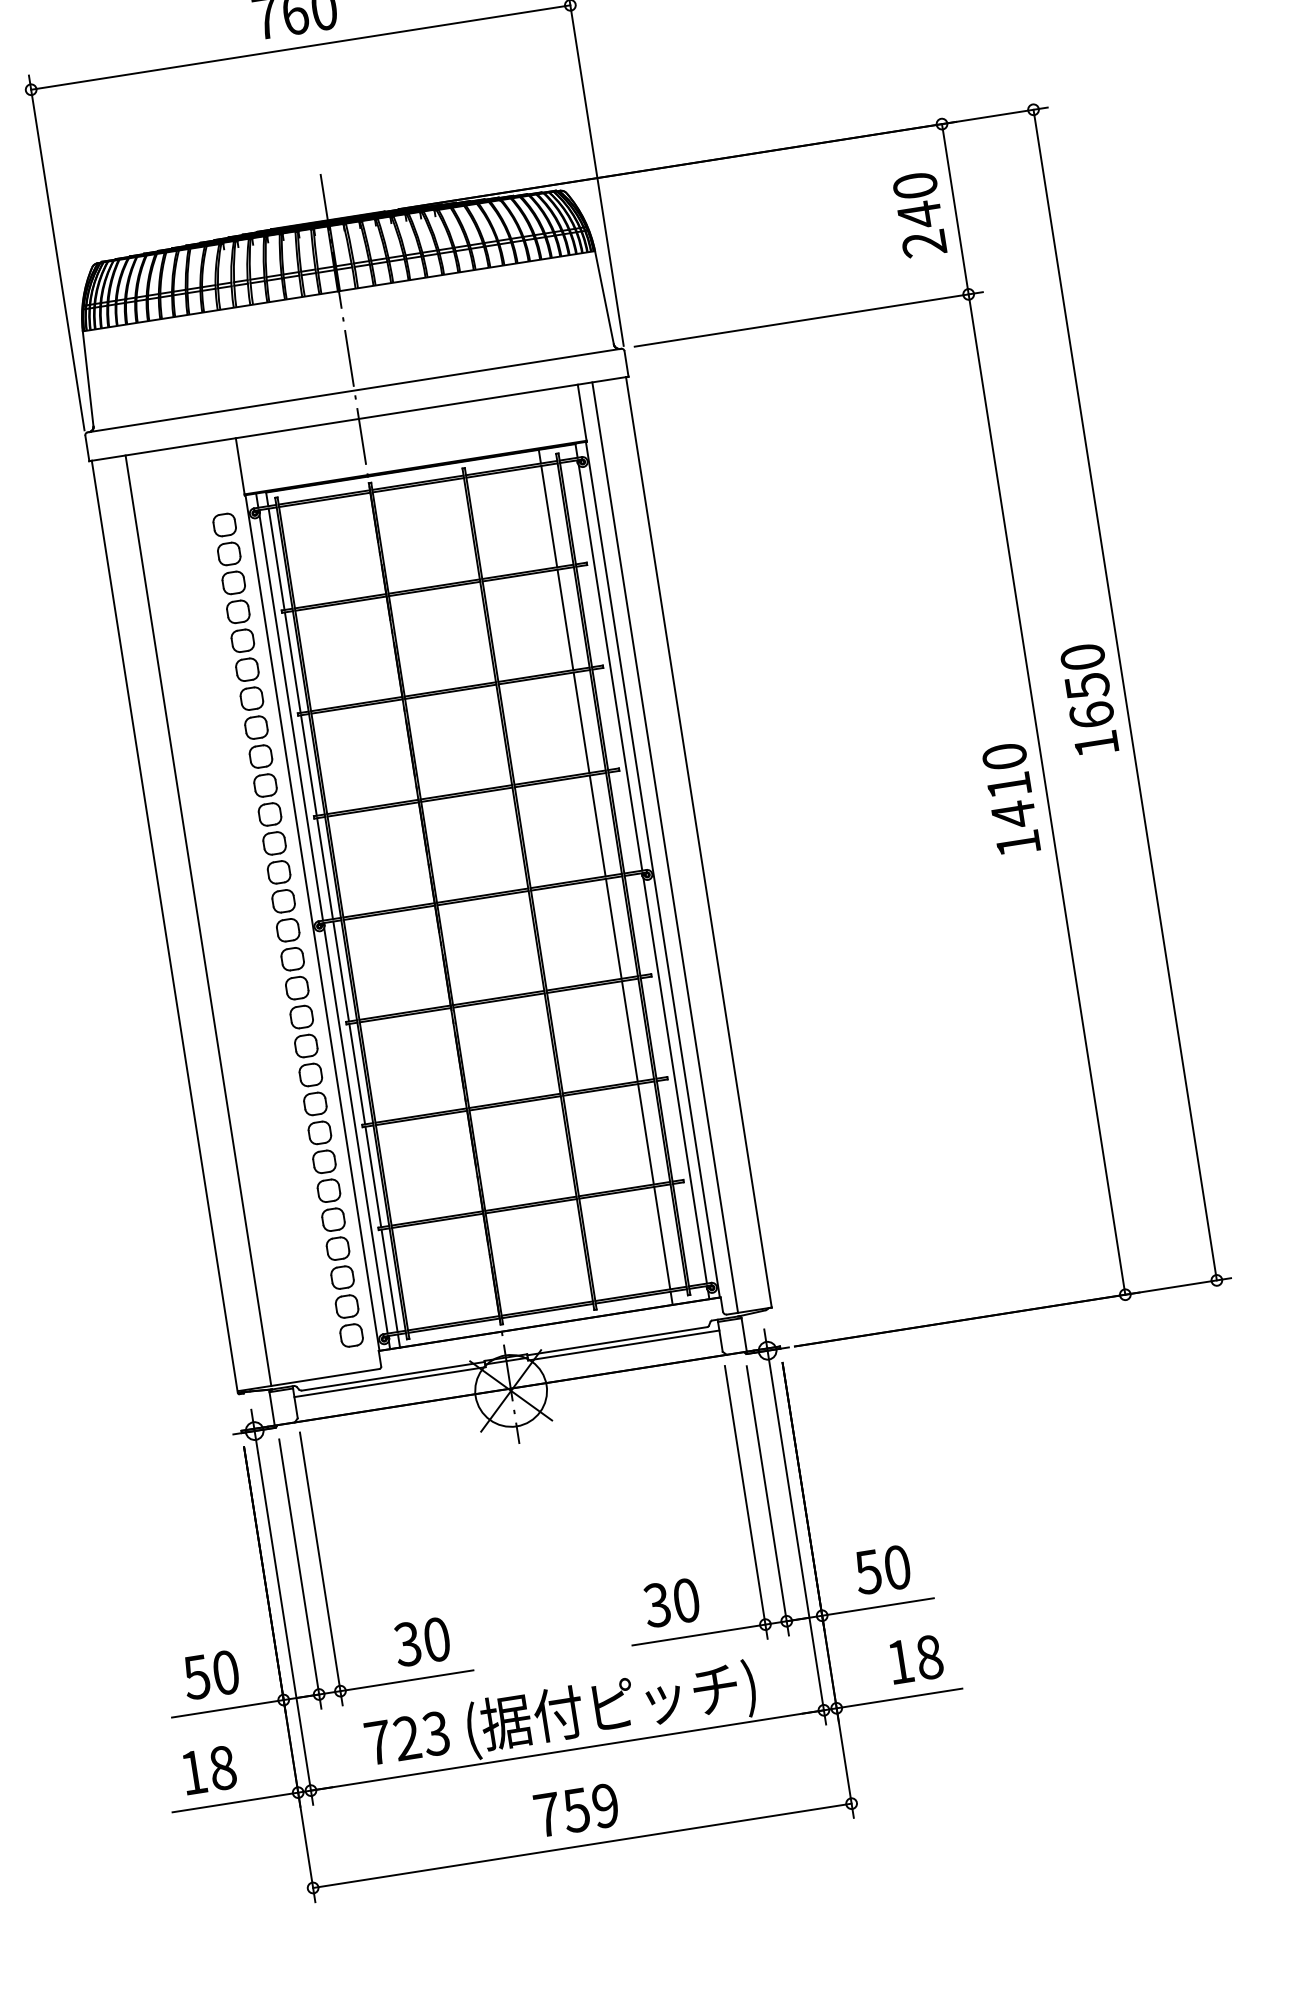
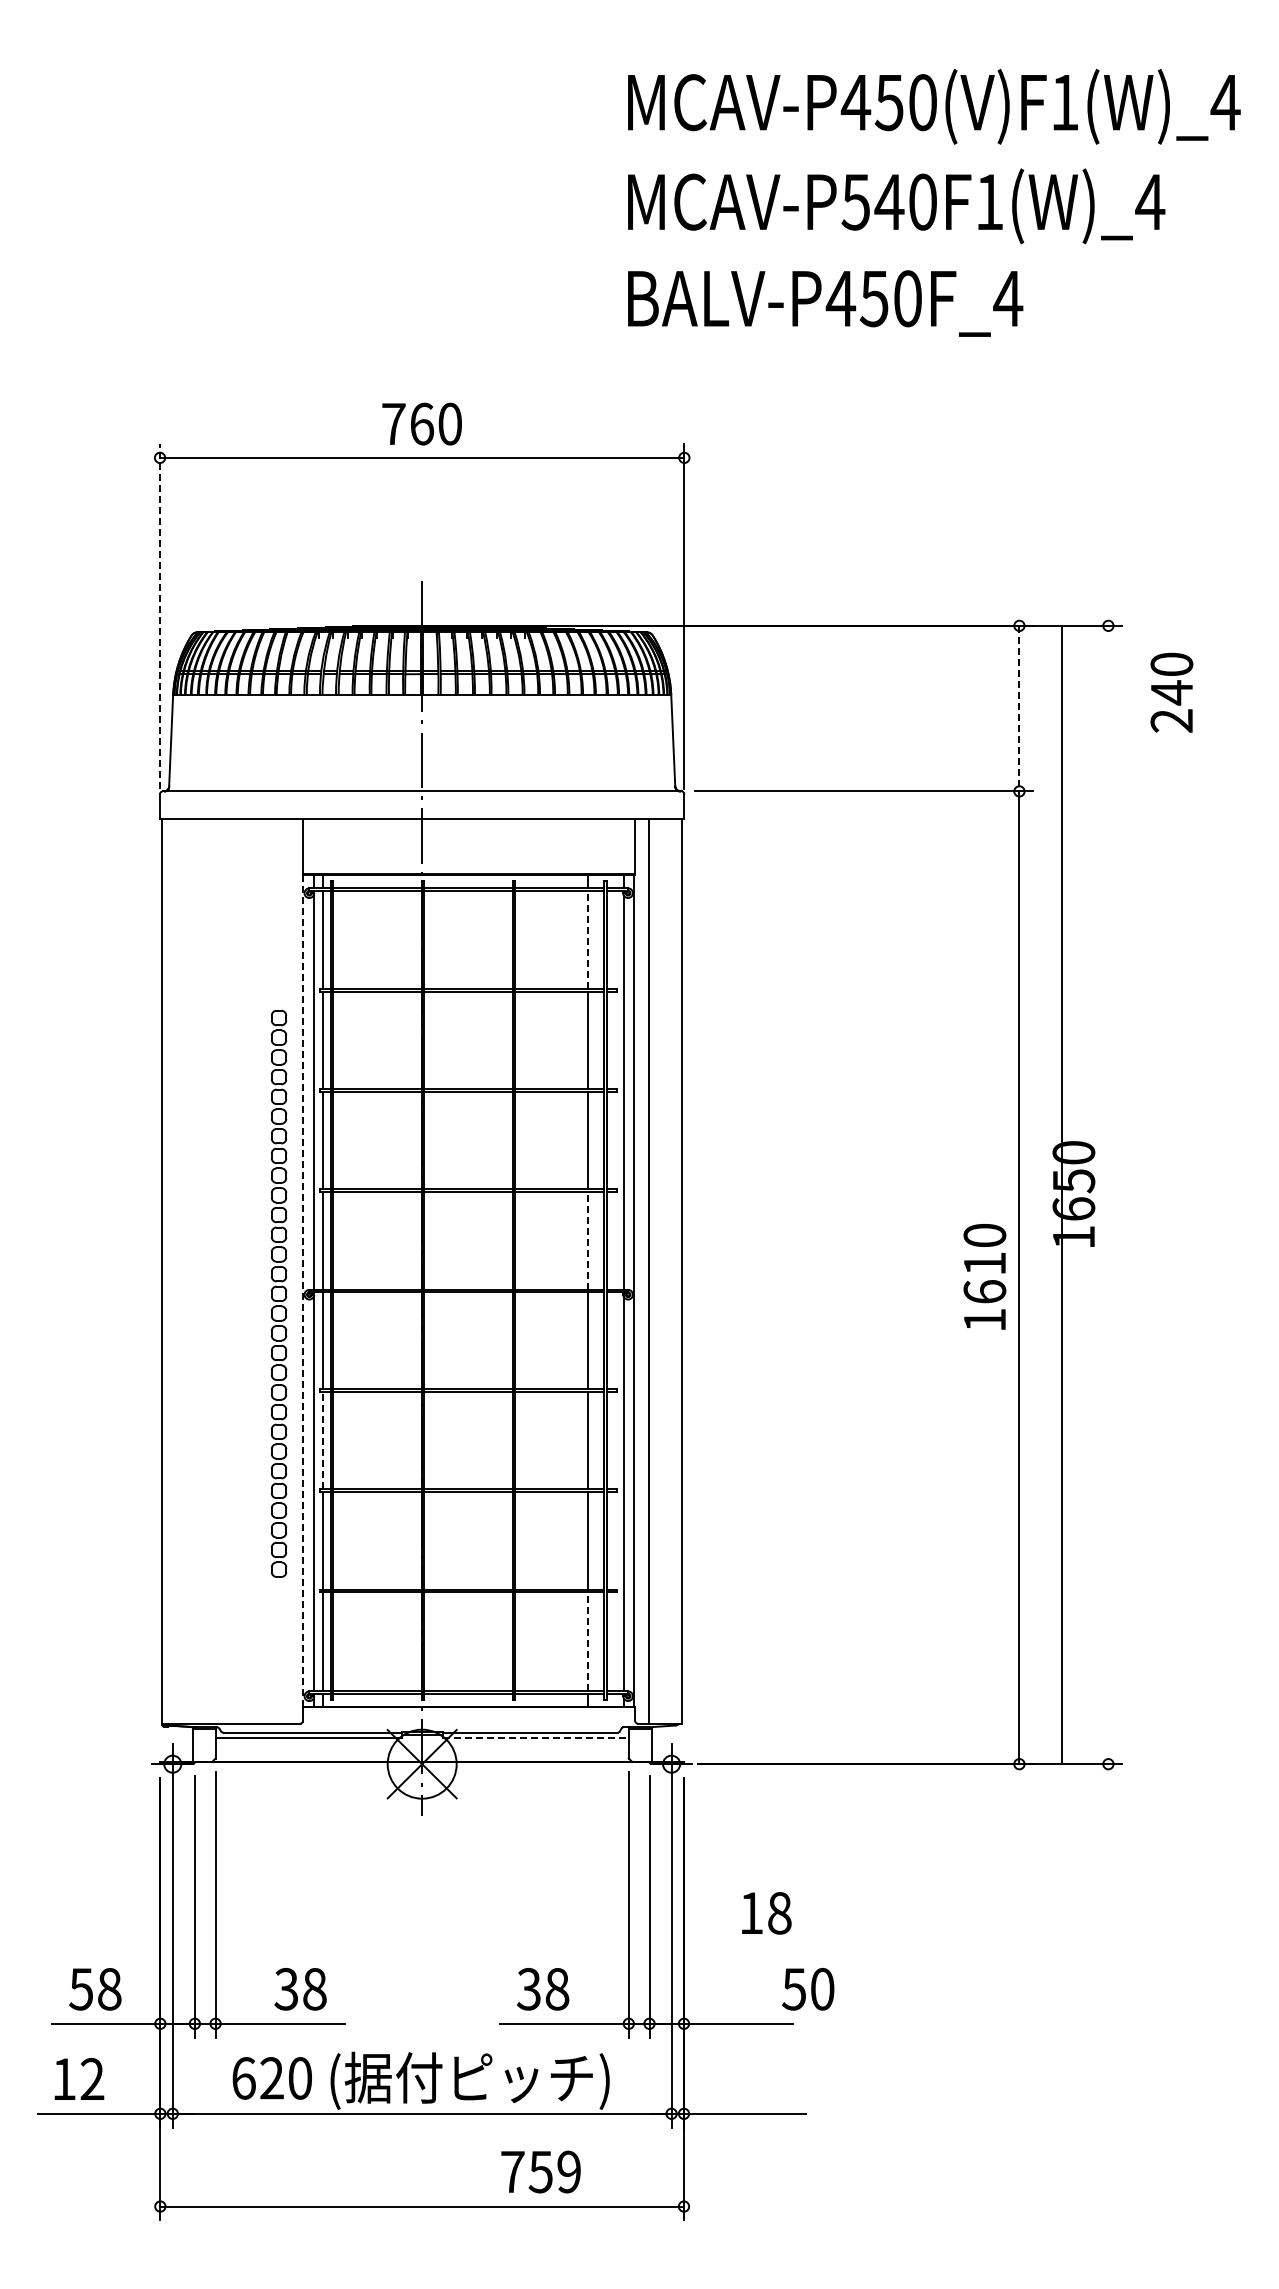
line: (955, 209) -> (1019, 708), solid -> dashed
text: (919, 214) -> (1171, 692), moved
line: (57, 252) -> (160, 616), solid -> dashed
line: (549, 516) -> (588, 939), solid -> dashed
line: (1125, 694) -> (1062, 1194), moved
text: (1013, 814) -> (984, 1291), 1410 -> 1610
line: (597, 825) -> (588, 1240), solid -> dashed
line: (198, 920) -> (195, 1271), removed
line: (312, 922) -> (303, 1290), solid -> dashed
part: (287, 930) -> (278, 1293), size x0.7
line: (357, 1073) -> (323, 1440), solid -> dashed
line: (662, 1237) -> (588, 1641), solid -> dashed
line: (623, 1345) -> (535, 1737), solid -> dashed
text: (882, 1570) -> (808, 1989), moved
text: (686, 1599) -> (557, 1988), 30 -> 38
text: (436, 1638) -> (314, 1988), 30 -> 38
text: (915, 1659) -> (766, 1913), moved
text: (225, 1671) -> (109, 1988), 50 -> 58
text: (406, 1738) -> (271, 2078), 723 -> 620
text: (222, 1768) -> (92, 2079), 18 -> 12
text: (576, 1809) -> (540, 2171), moved

